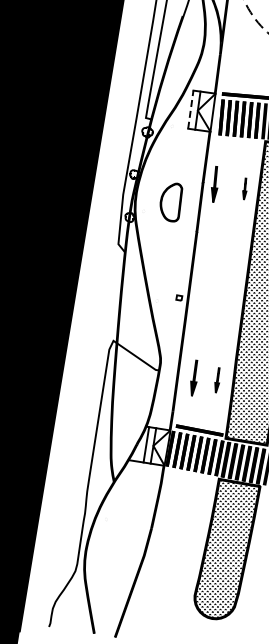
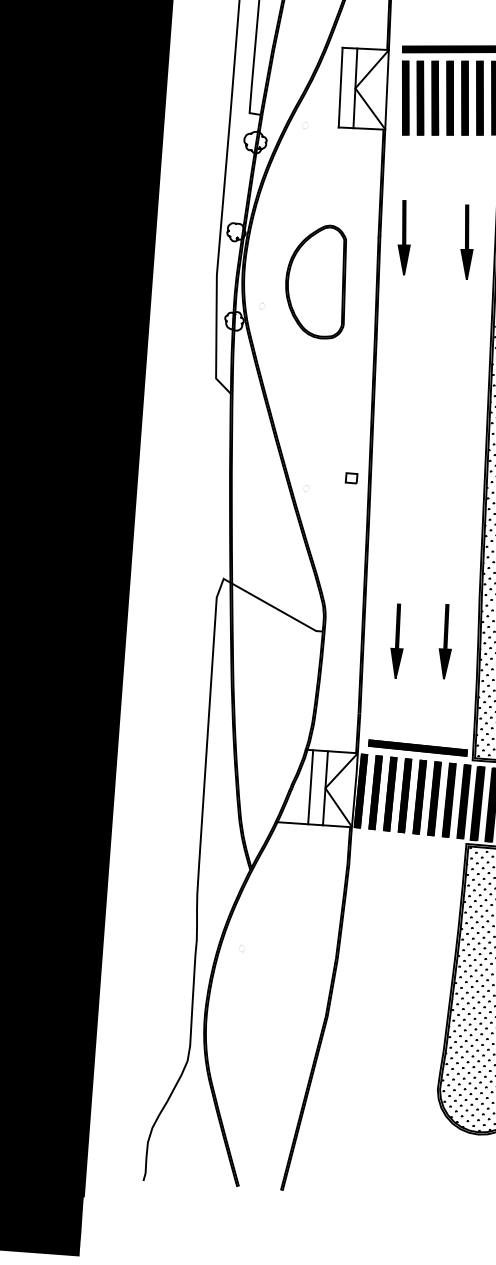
line: (190, 109) -> (339, 87), dashed -> solid
part: (244, 188) -> (465, 240), size x1.67
part: (171, 202) -> (317, 282), size x1.43
part: (217, 380) -> (445, 641), size x1.43

